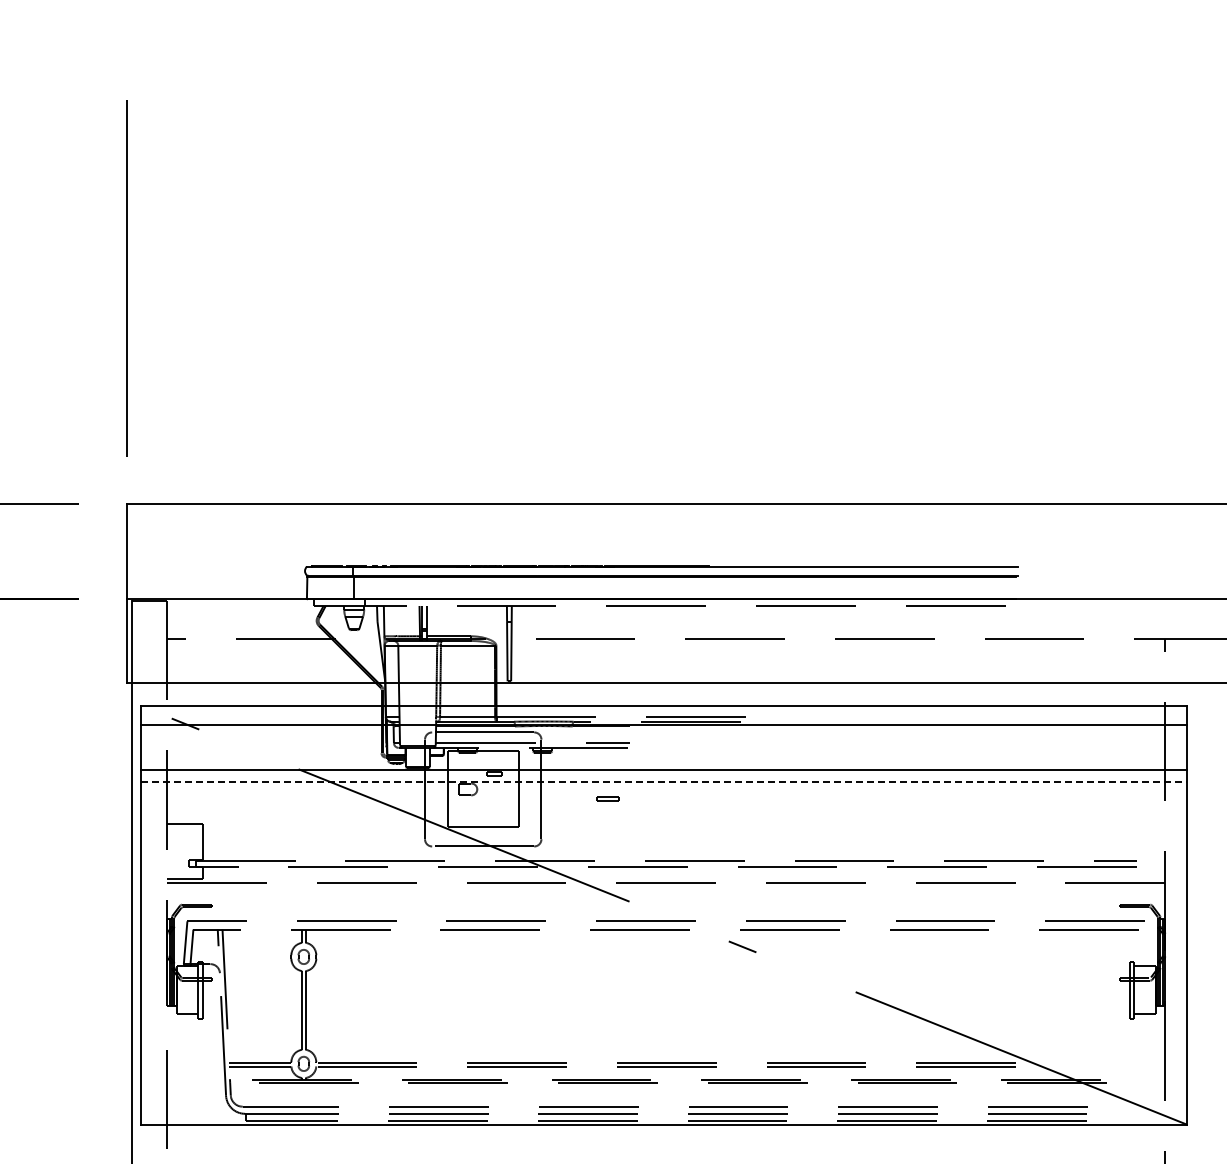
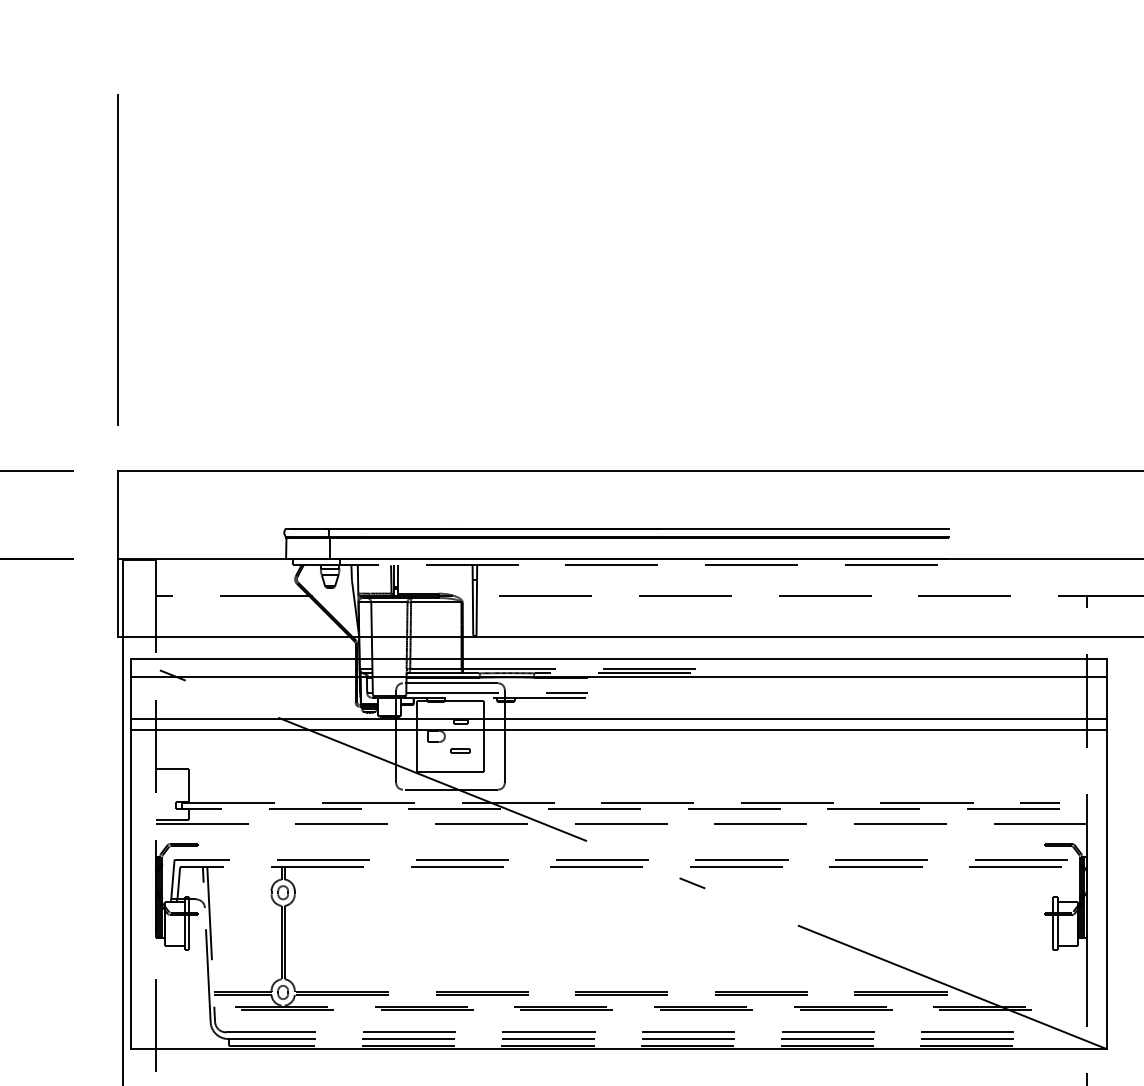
line: (663, 782) -> (618, 730), dashed -> solid
part: (607, 798) -> (460, 750), moved

